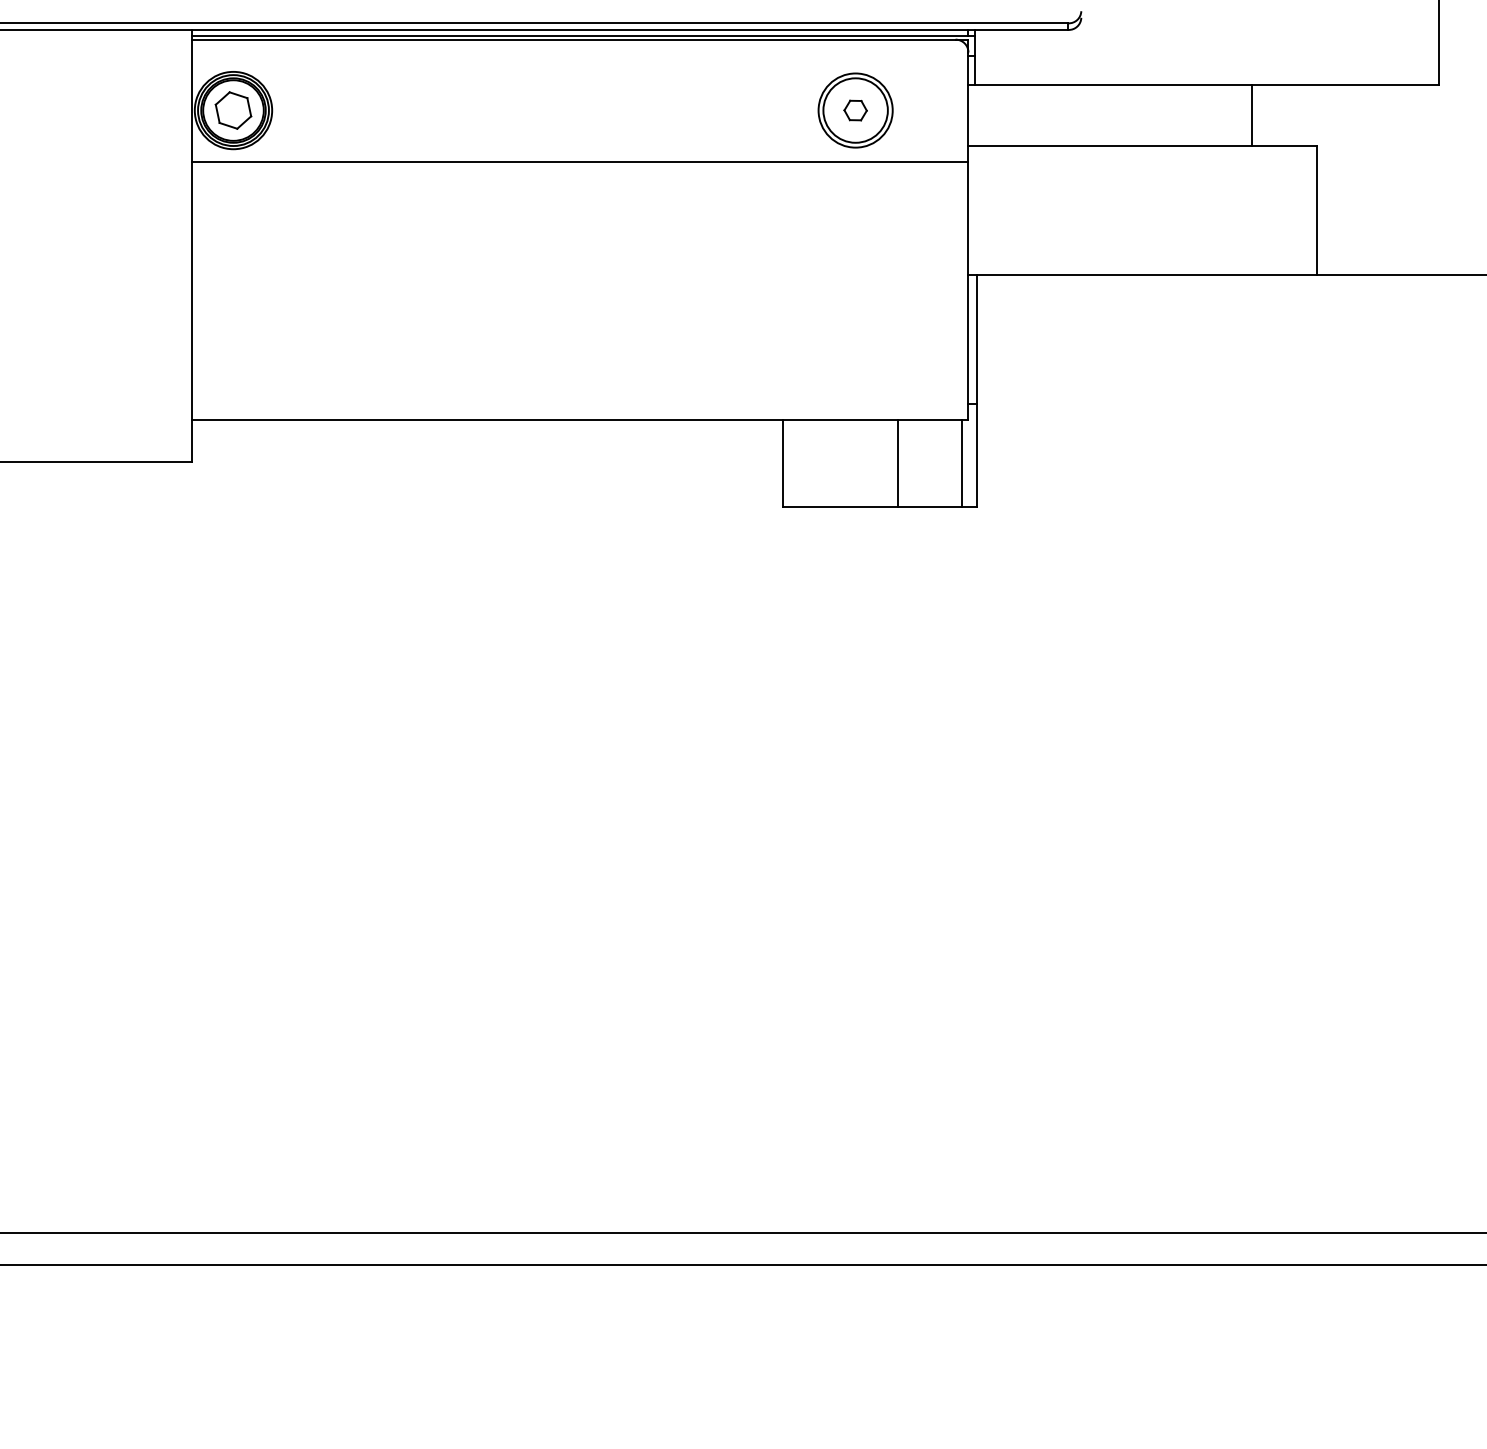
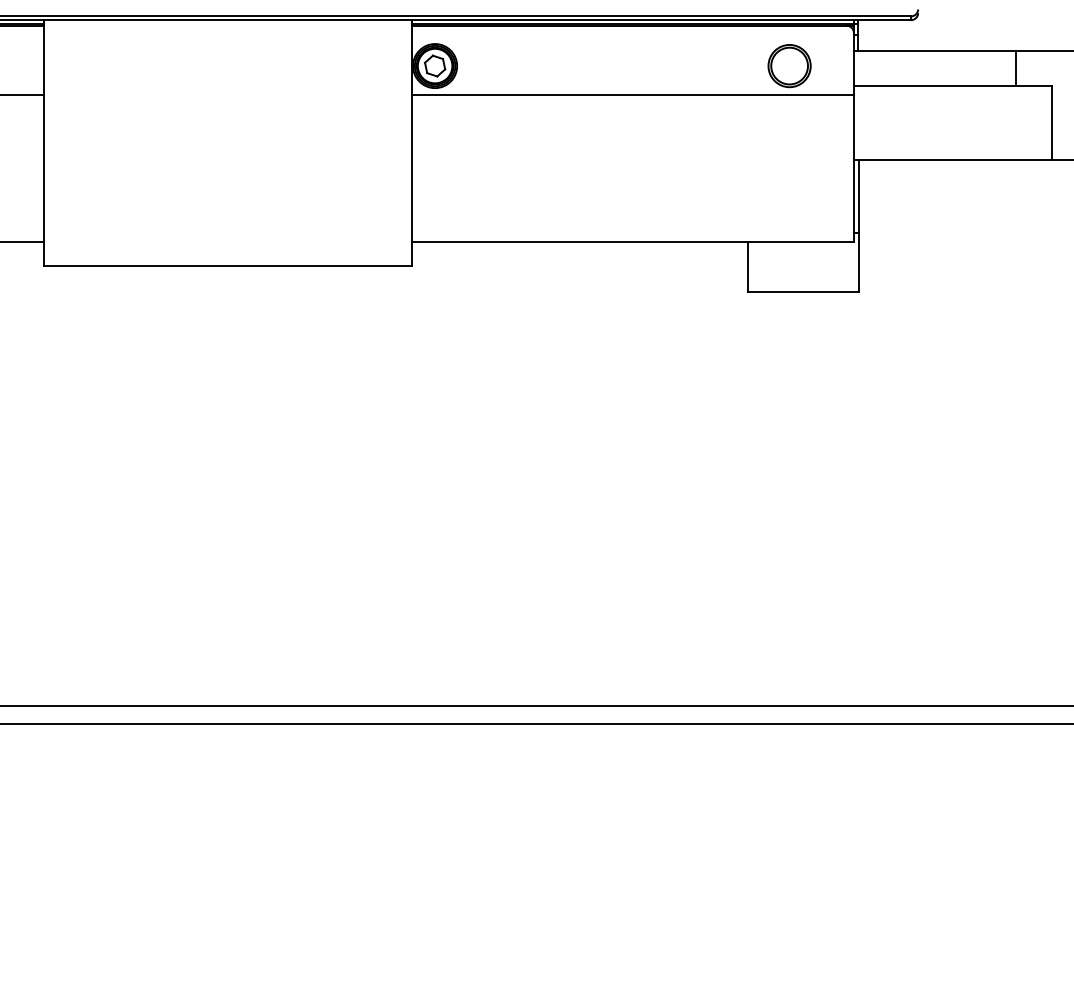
part: (855, 109) -> (789, 65), removed
line: (897, 464) -> (813, 267), removed
line: (962, 464) -> (850, 267), removed

